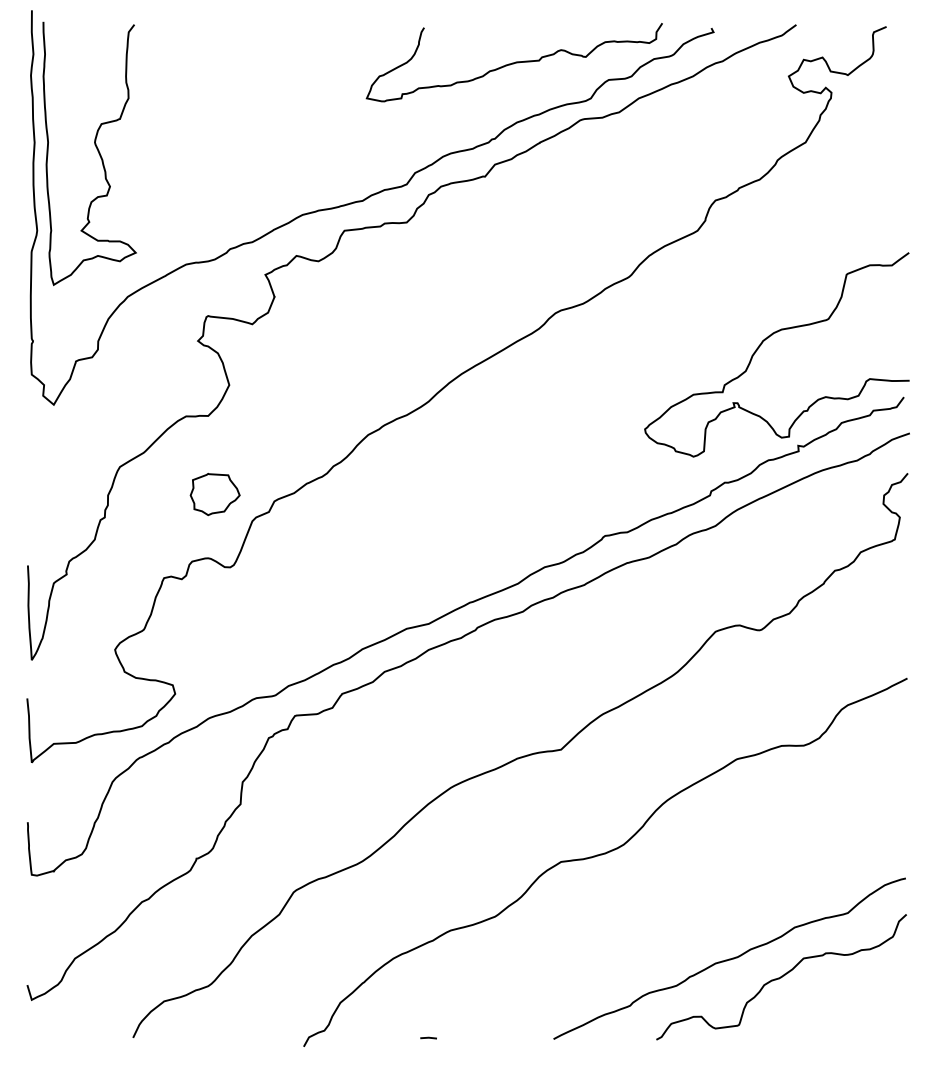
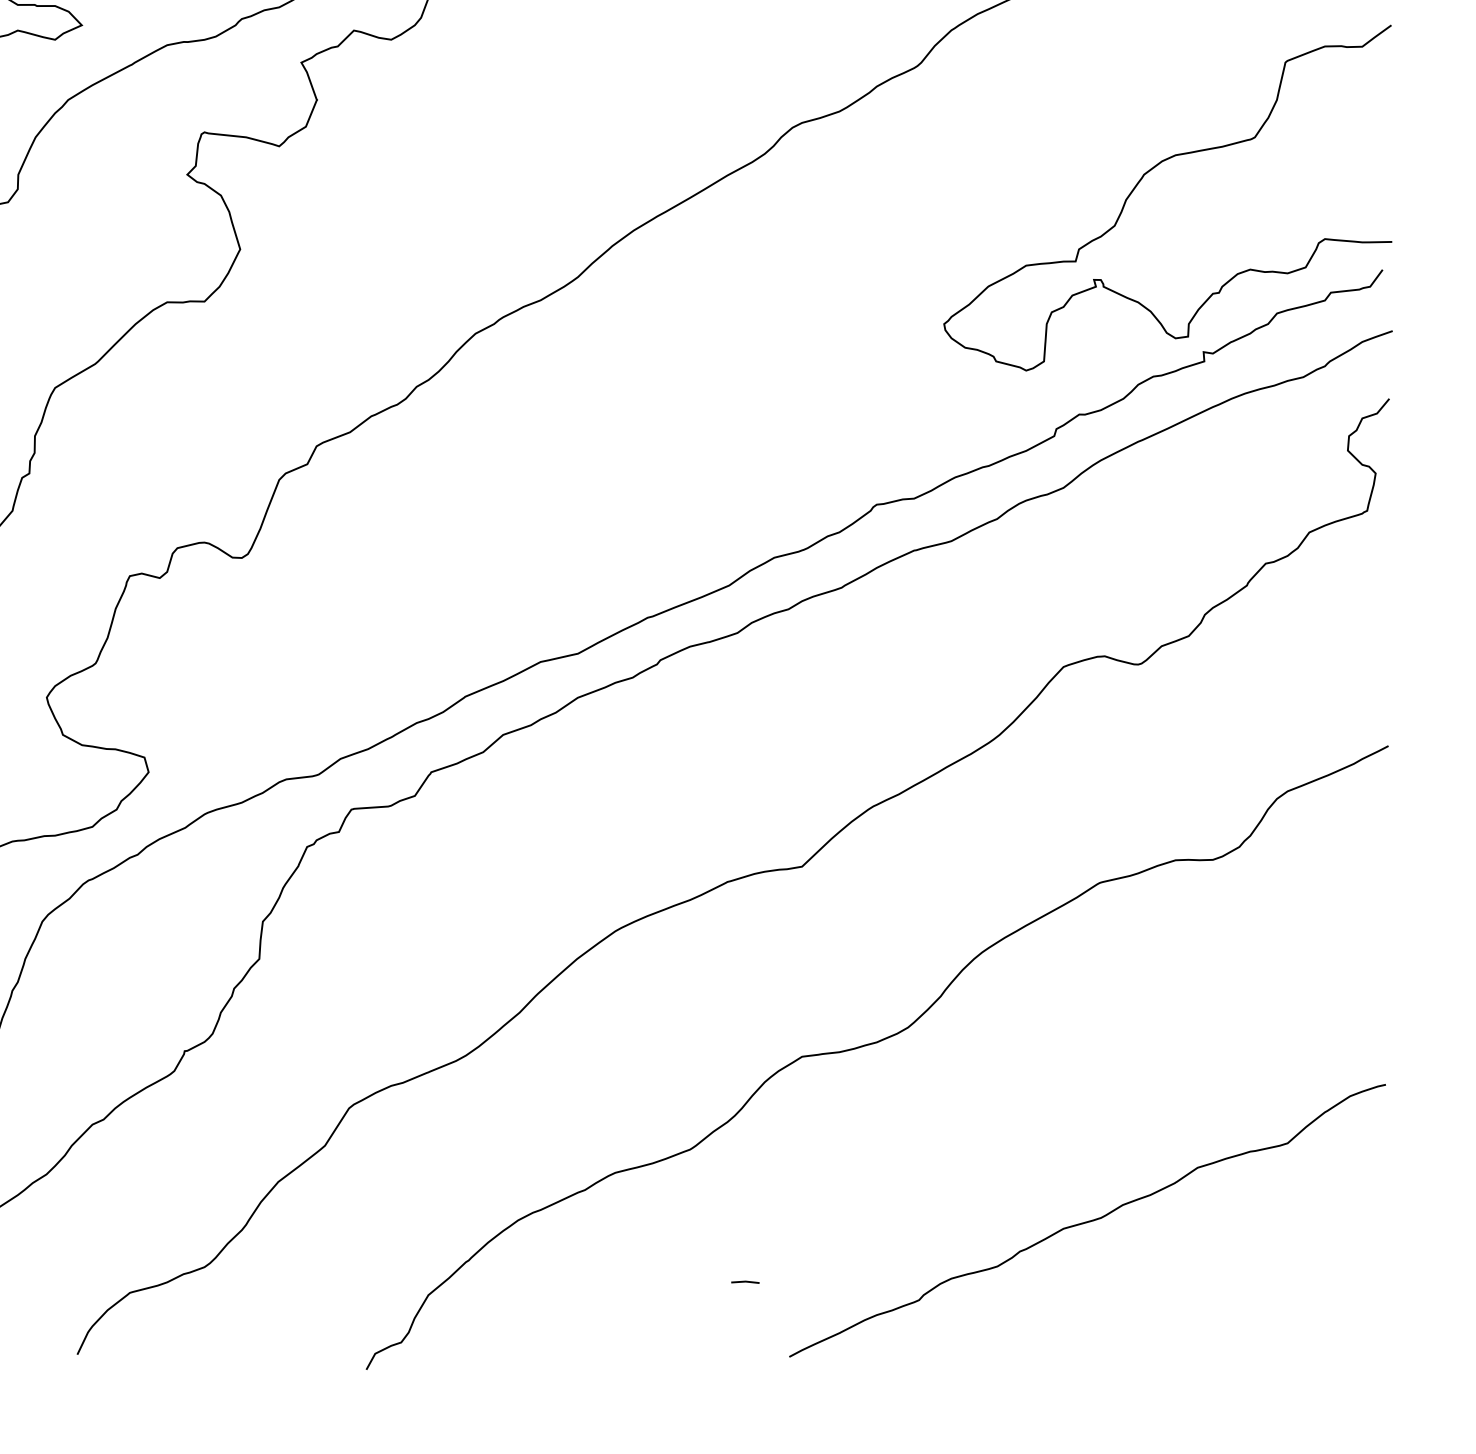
part: (214, 494) -> (215, 434), removed
curve: (781, 977) -> (1175, 1252), removed
line: (428, 1037) -> (745, 1281), moved

